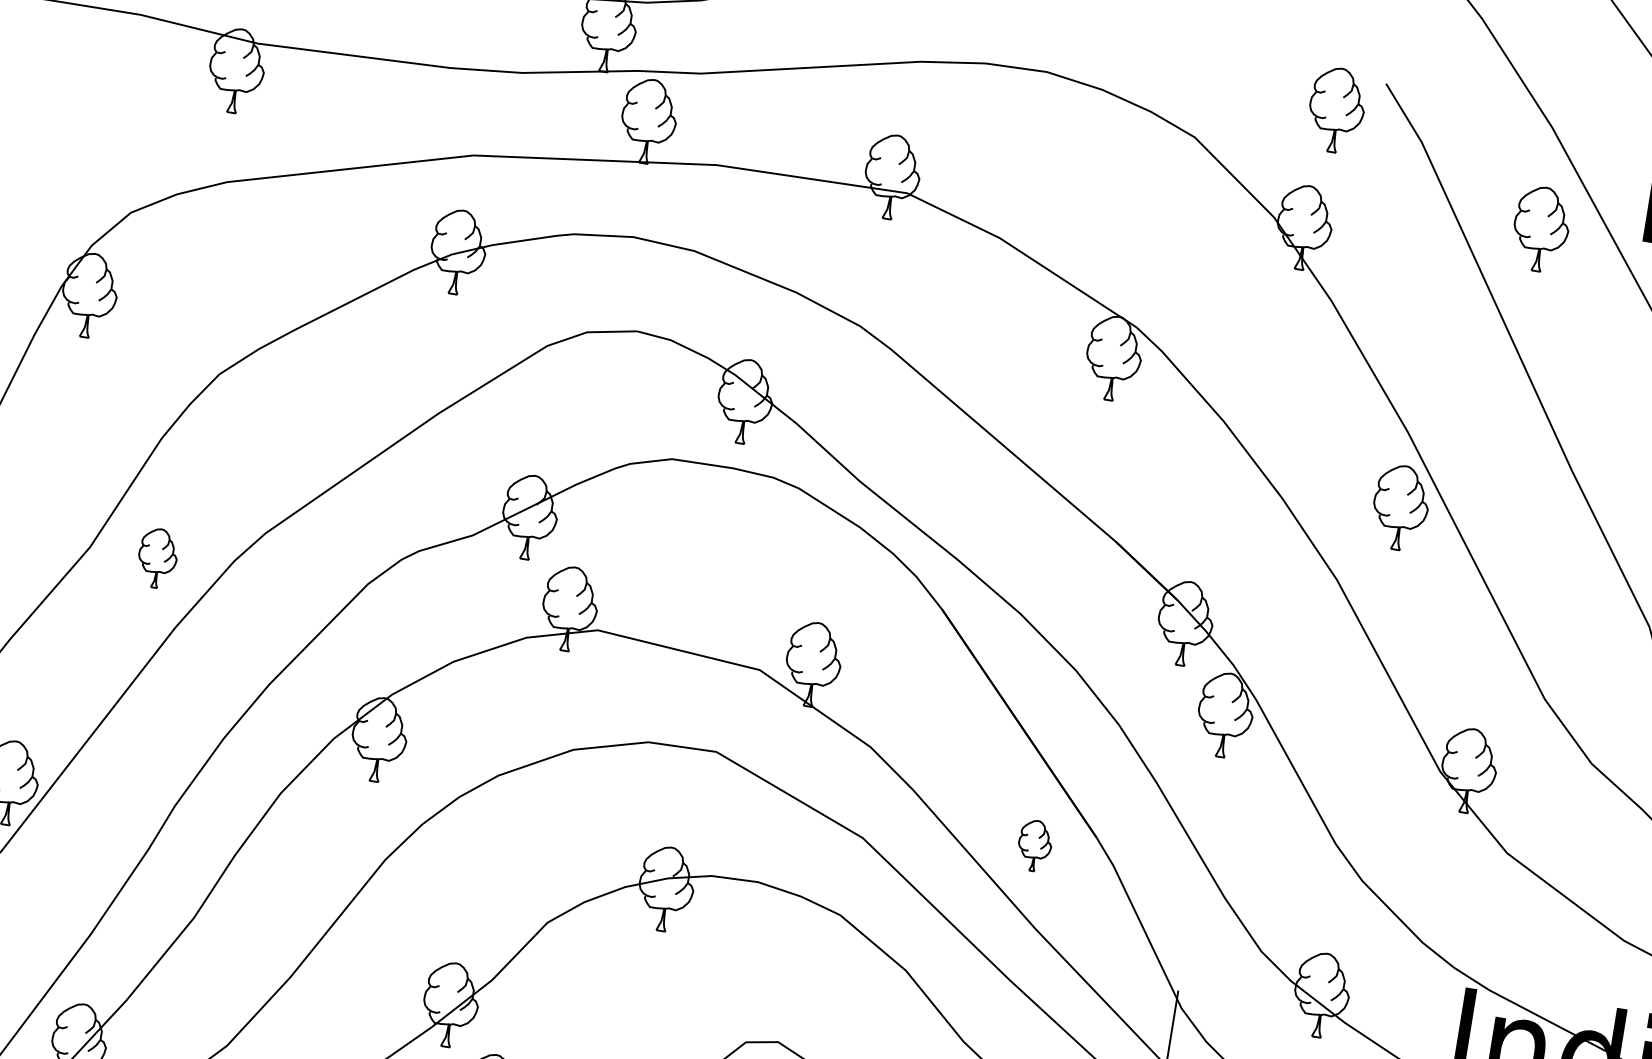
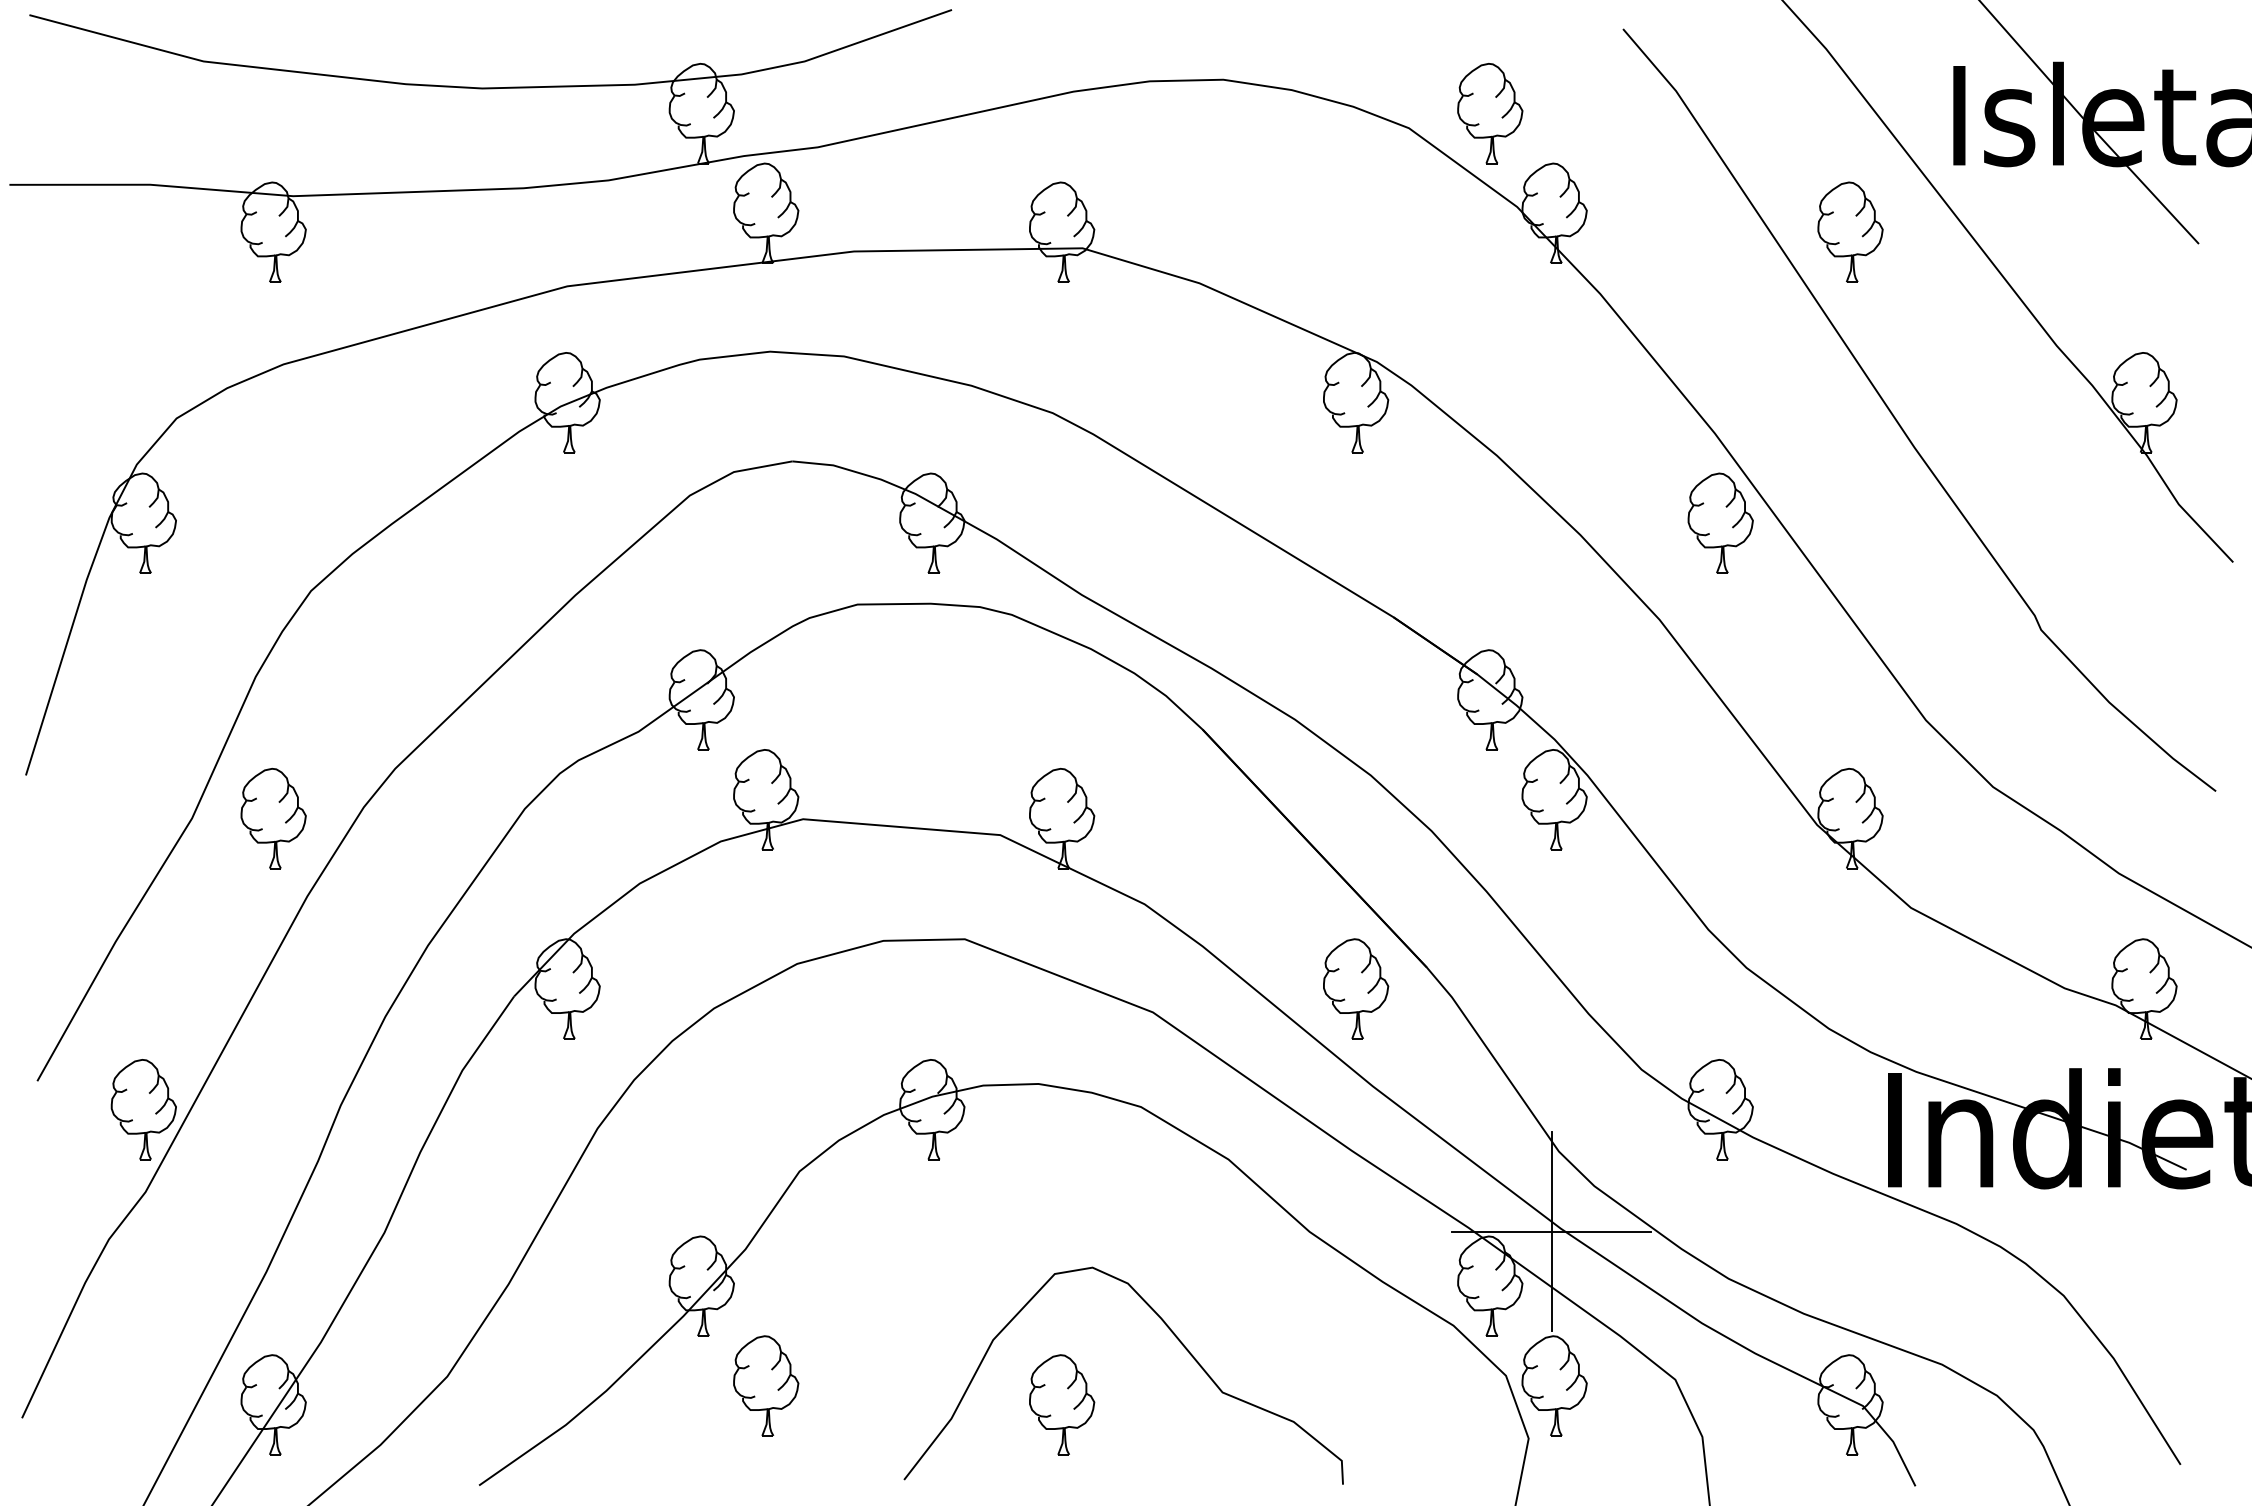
part: (1336, 110) -> (1490, 113), moved
part: (1541, 228) -> (1850, 231), moved
part: (157, 558) -> (273, 818), size x1.43
part: (1035, 845) -> (1356, 988), size x1.67

